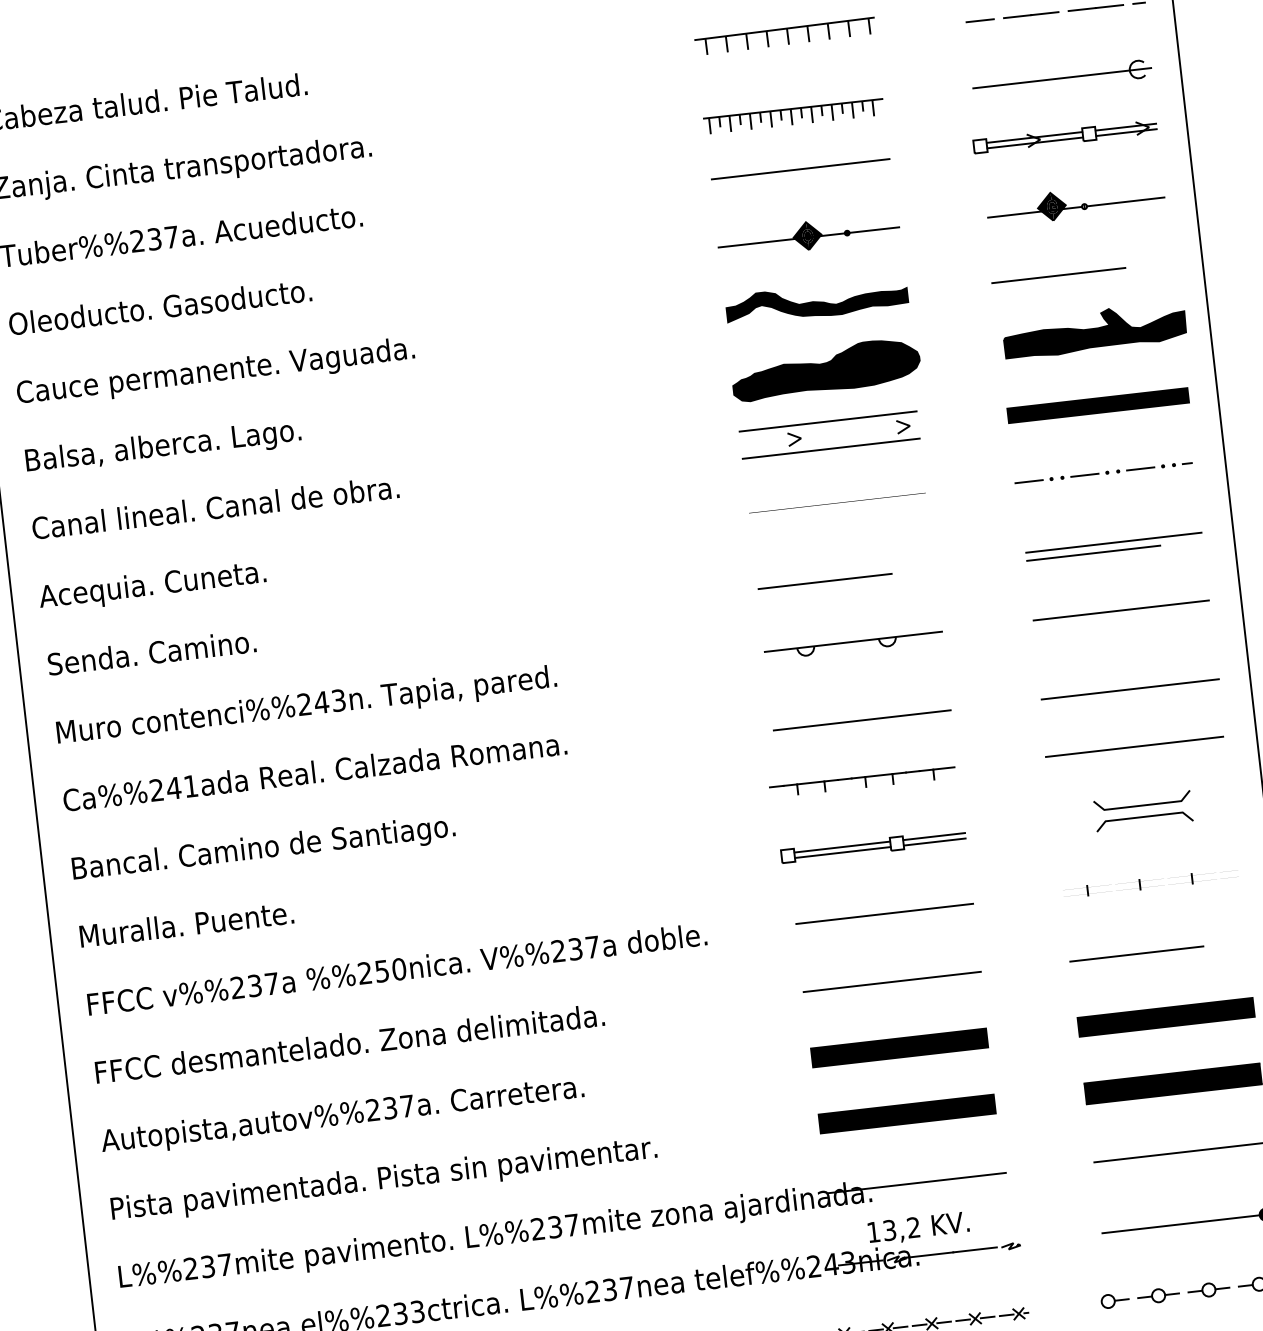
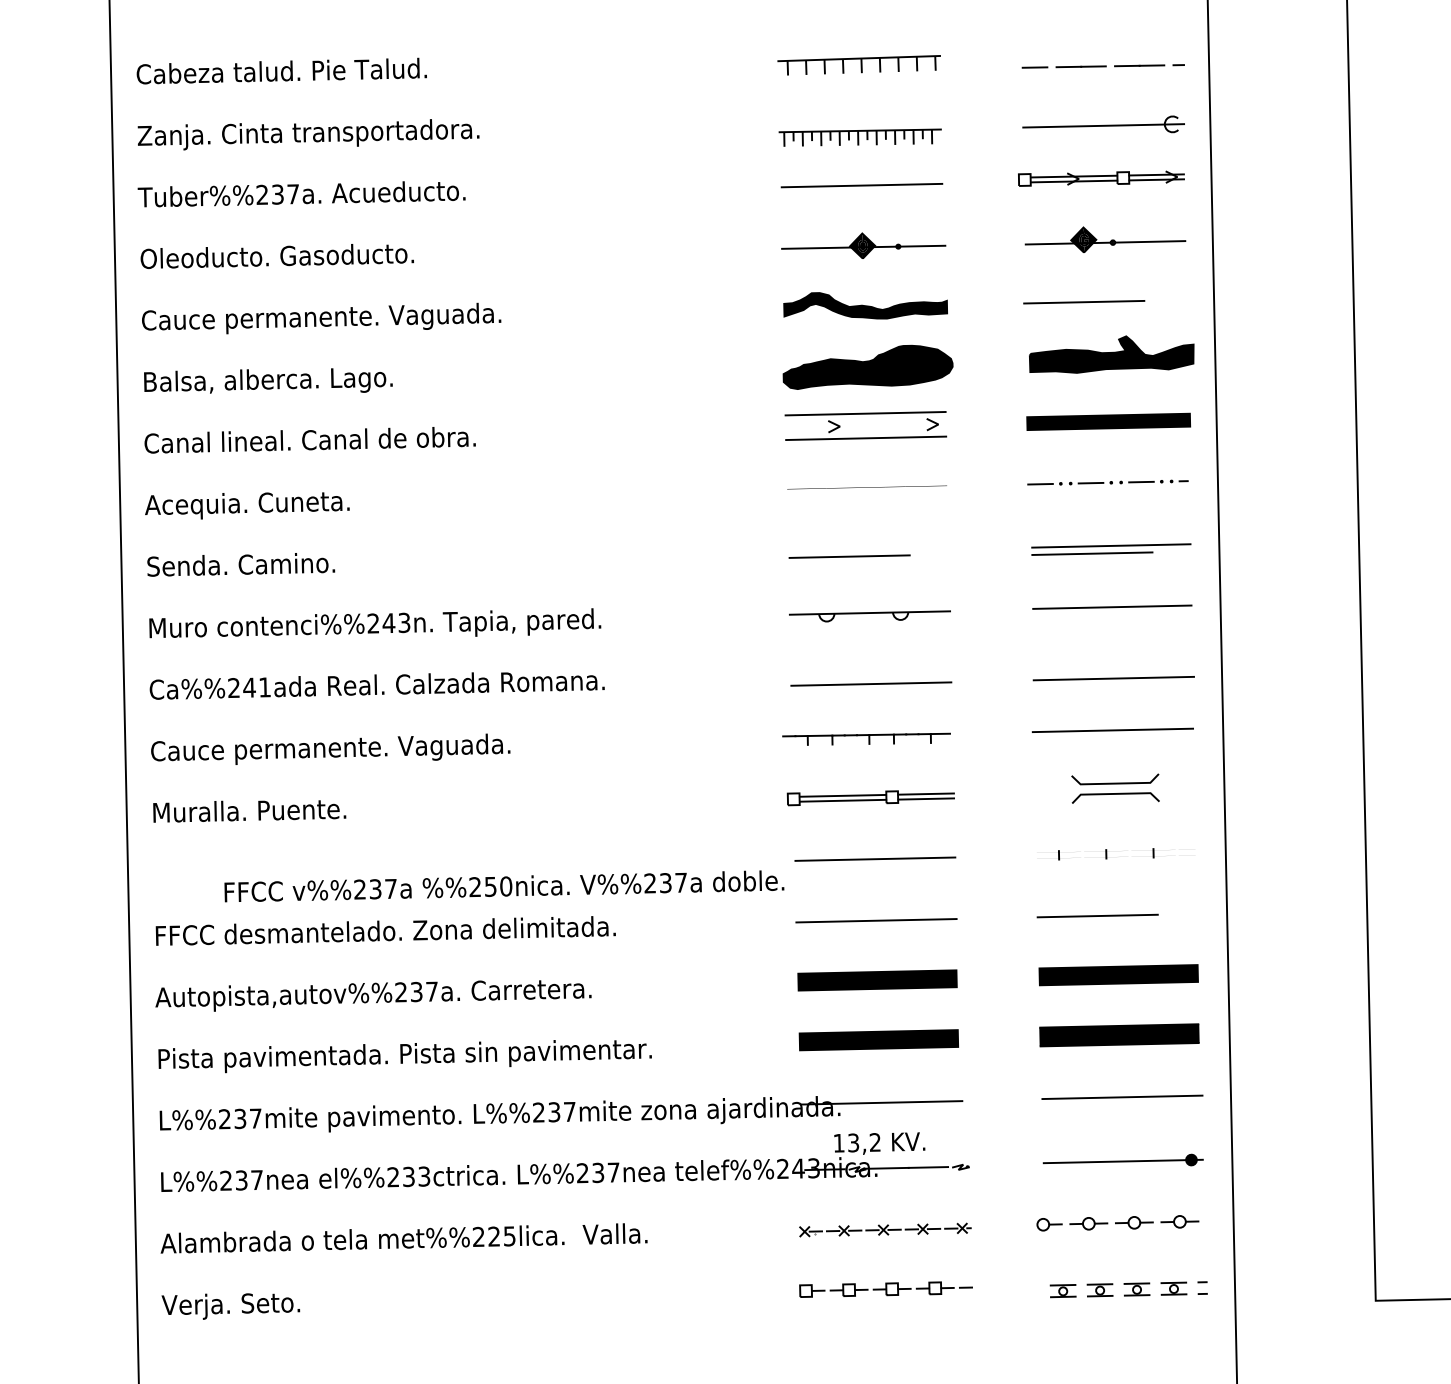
text: (269, 847) -> (330, 748), Bancal. Camino de Santiago. -> Cauce permanente. Vaguada.
text: (397, 969) -> (504, 886), moved

